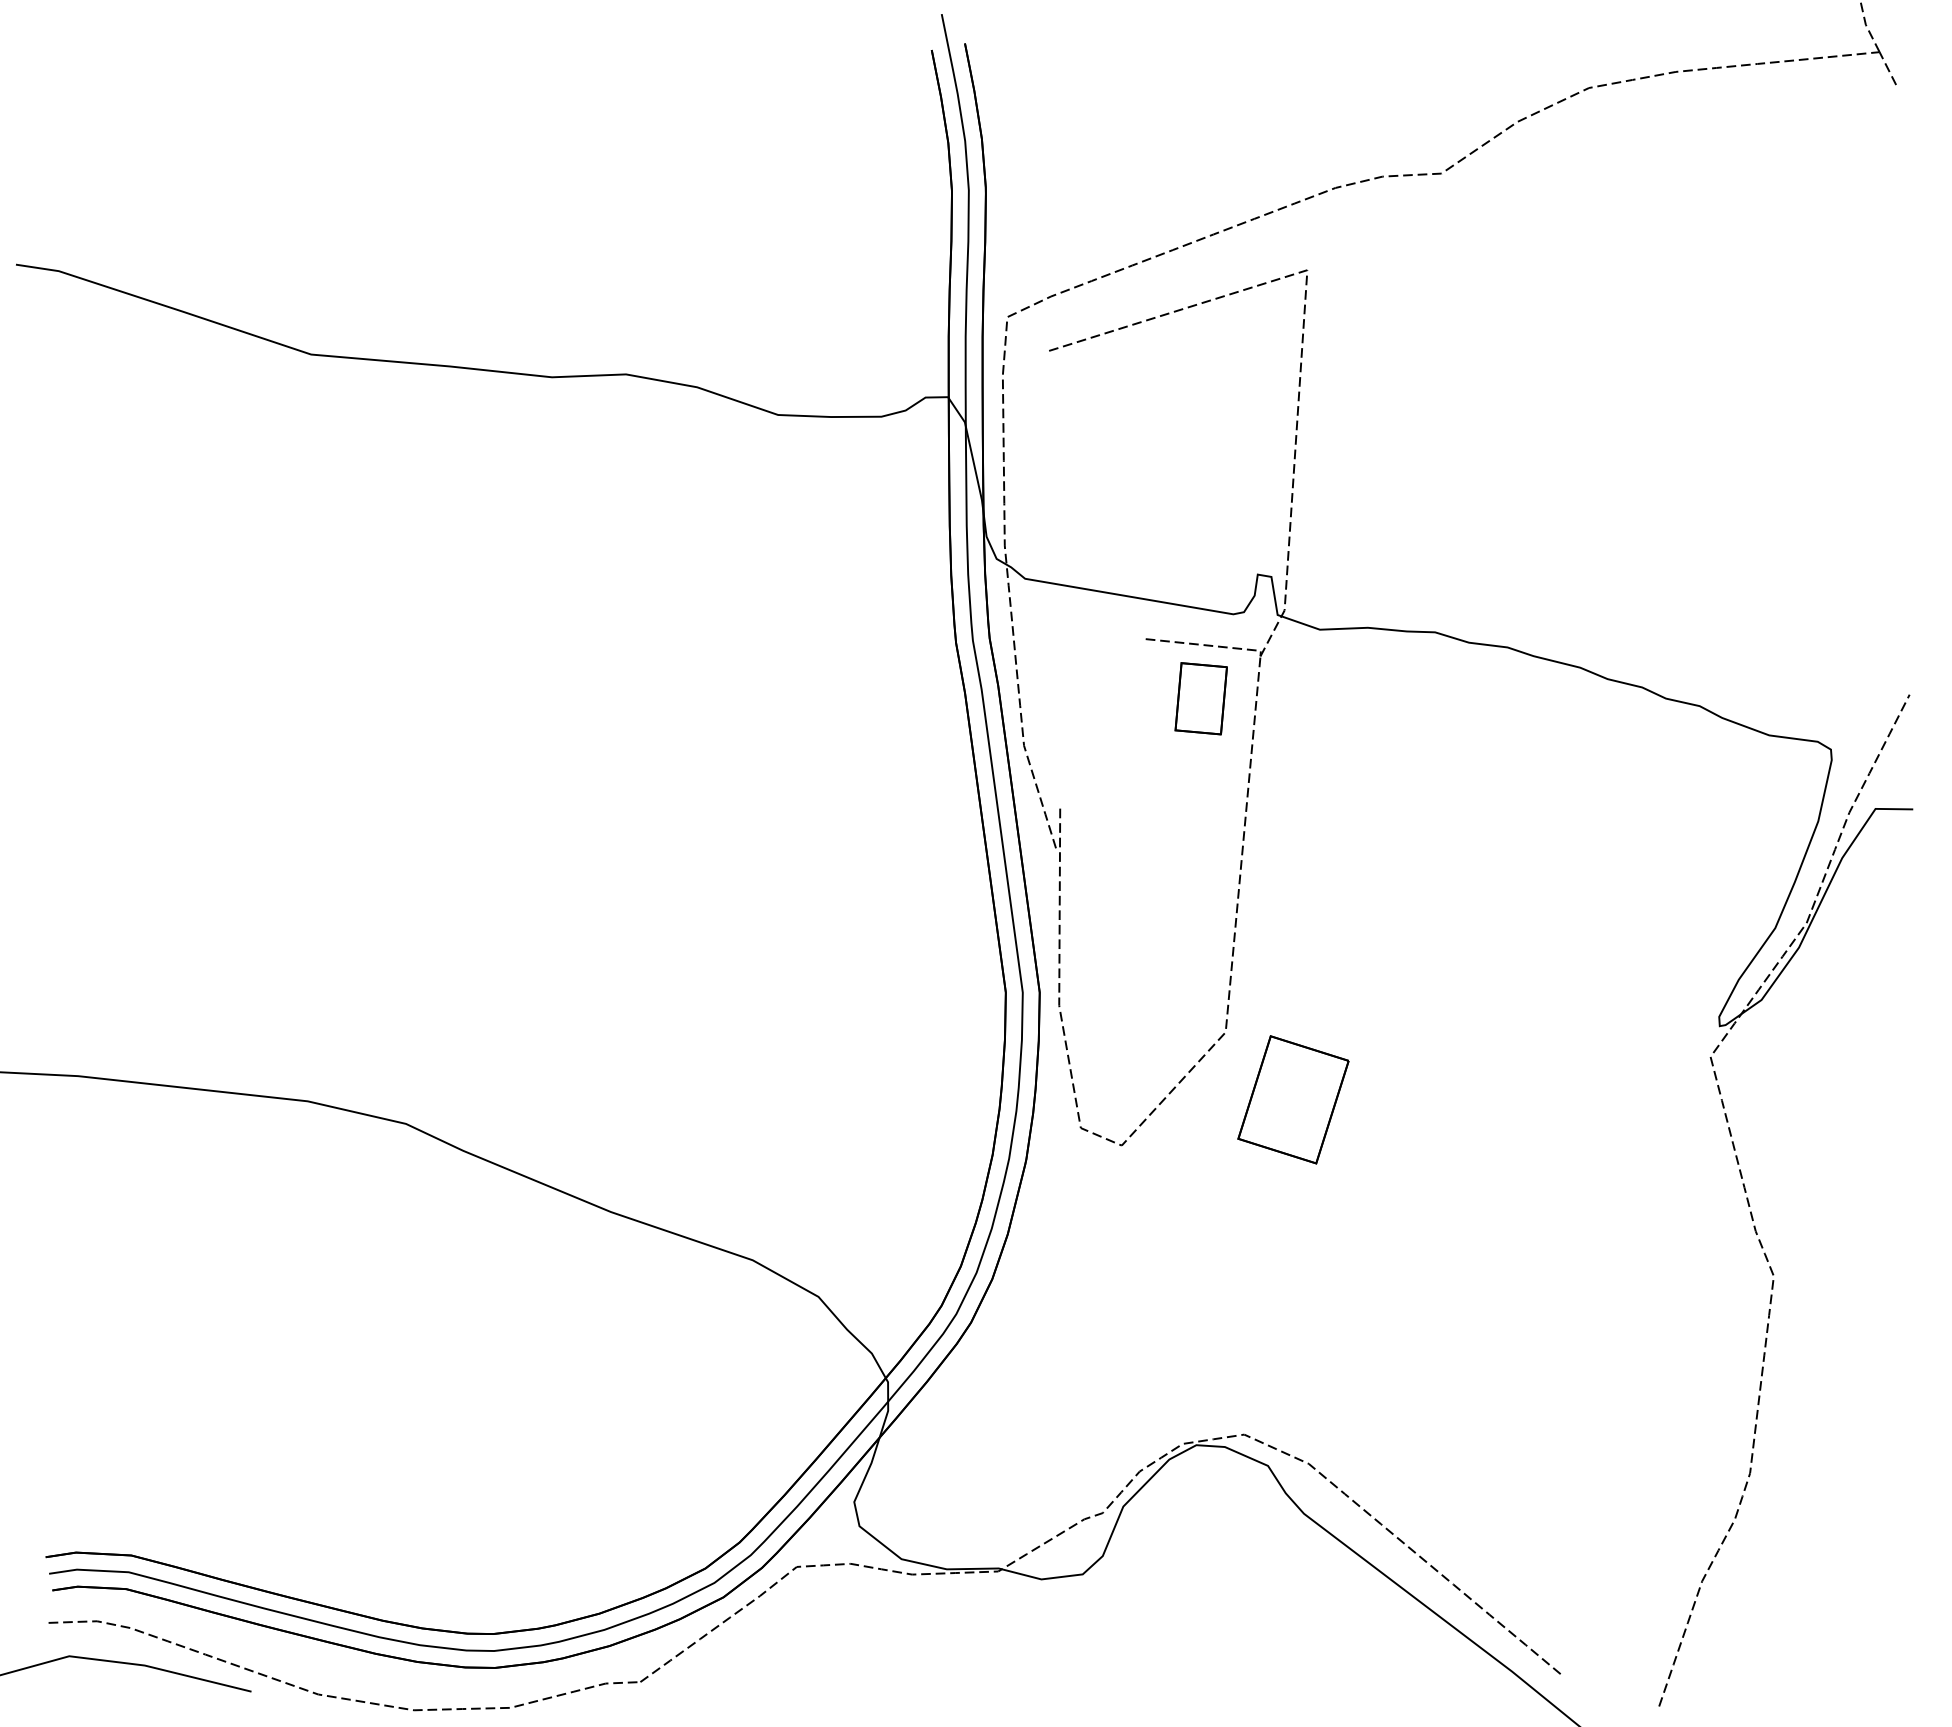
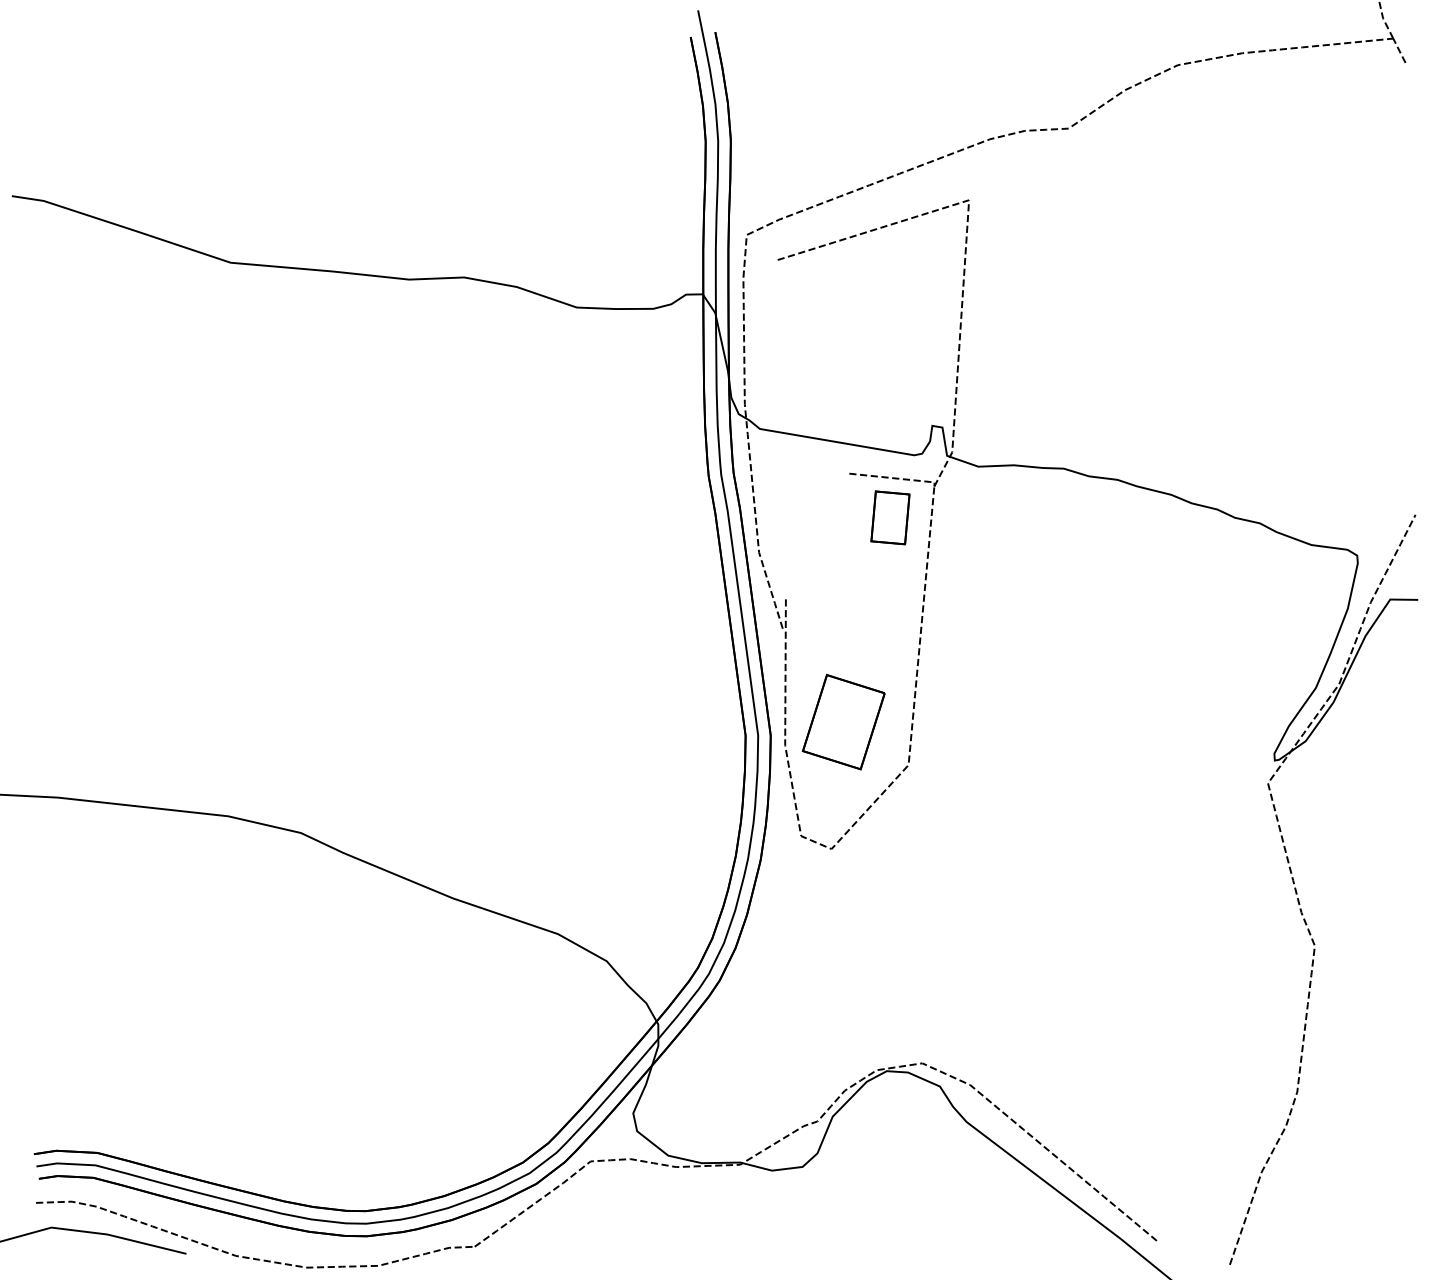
part: (1293, 1100) -> (843, 722), moved

